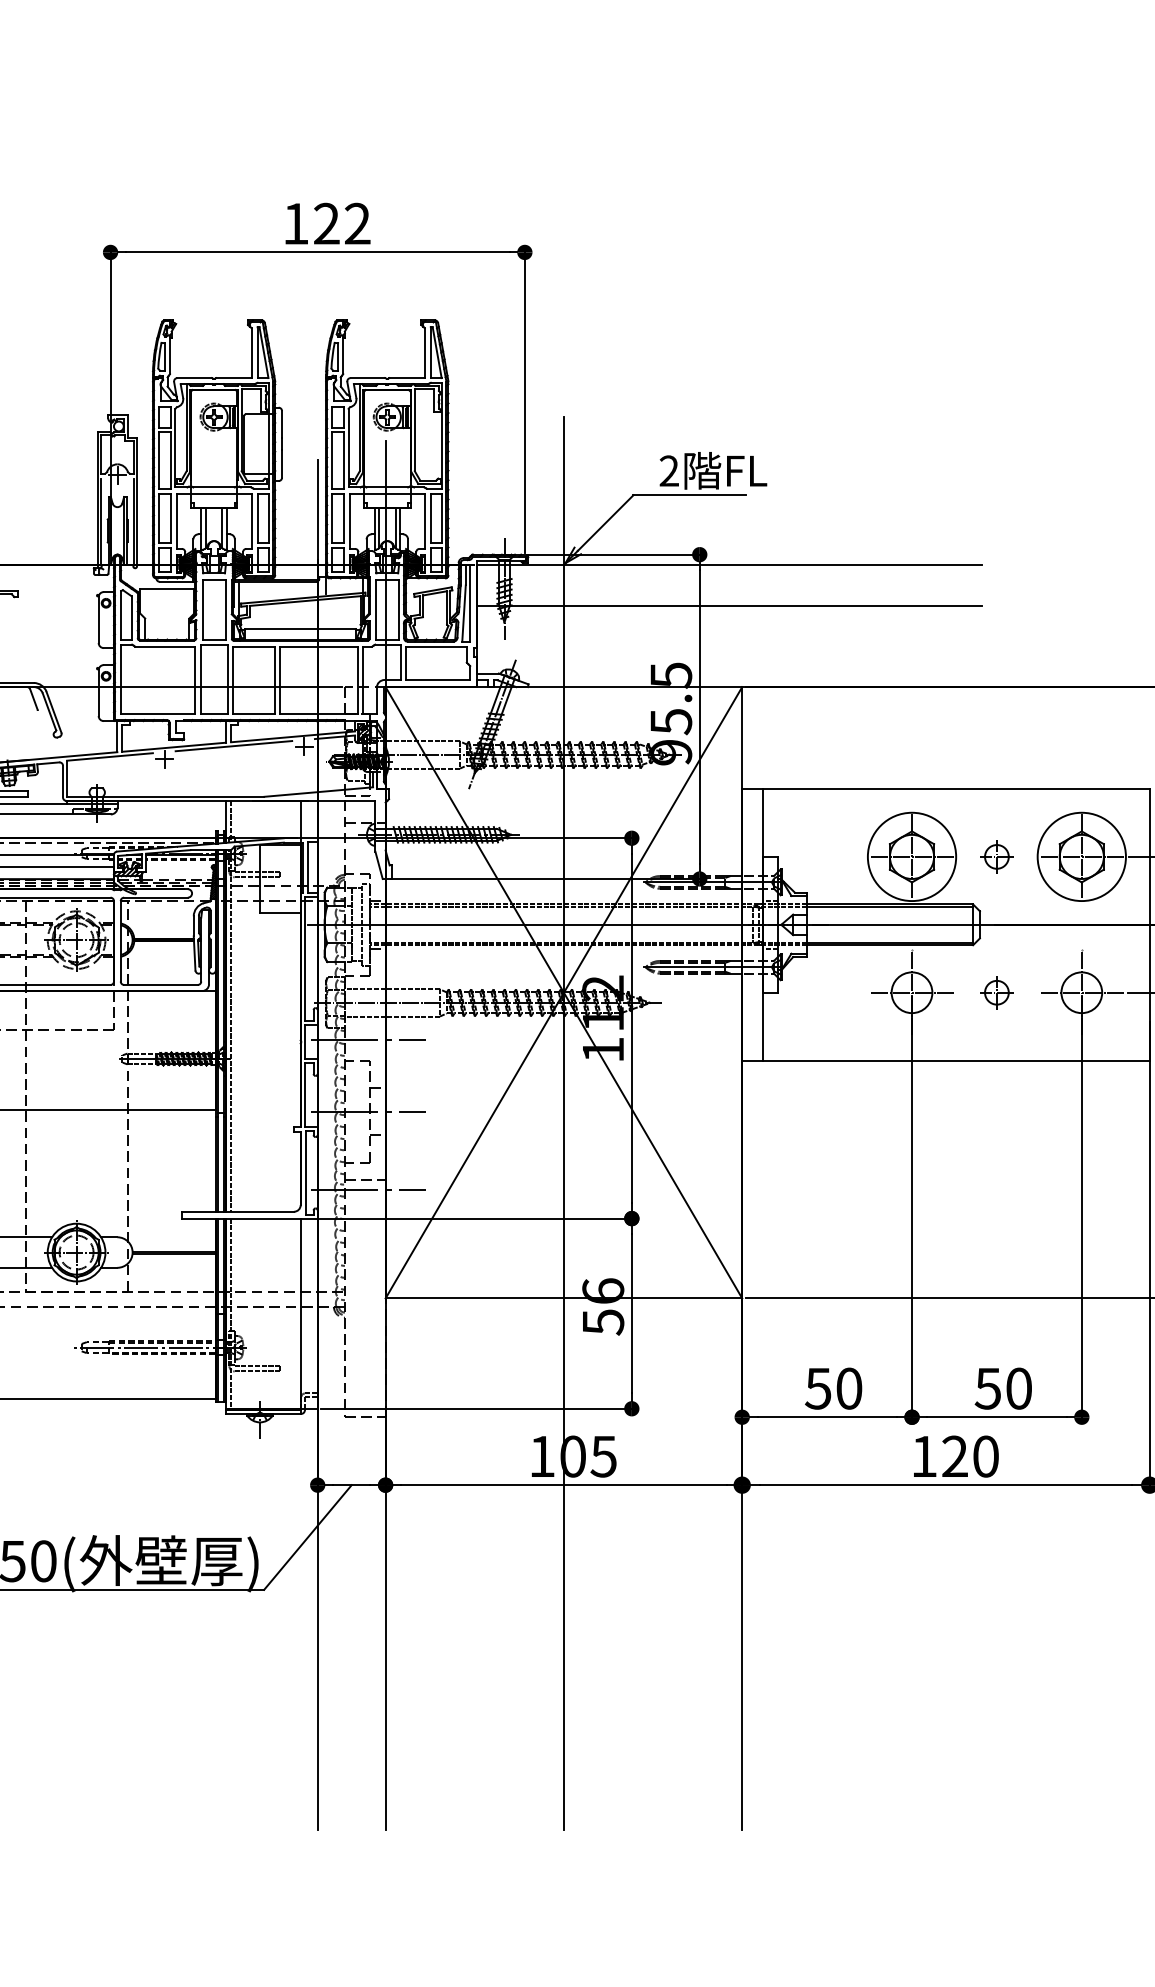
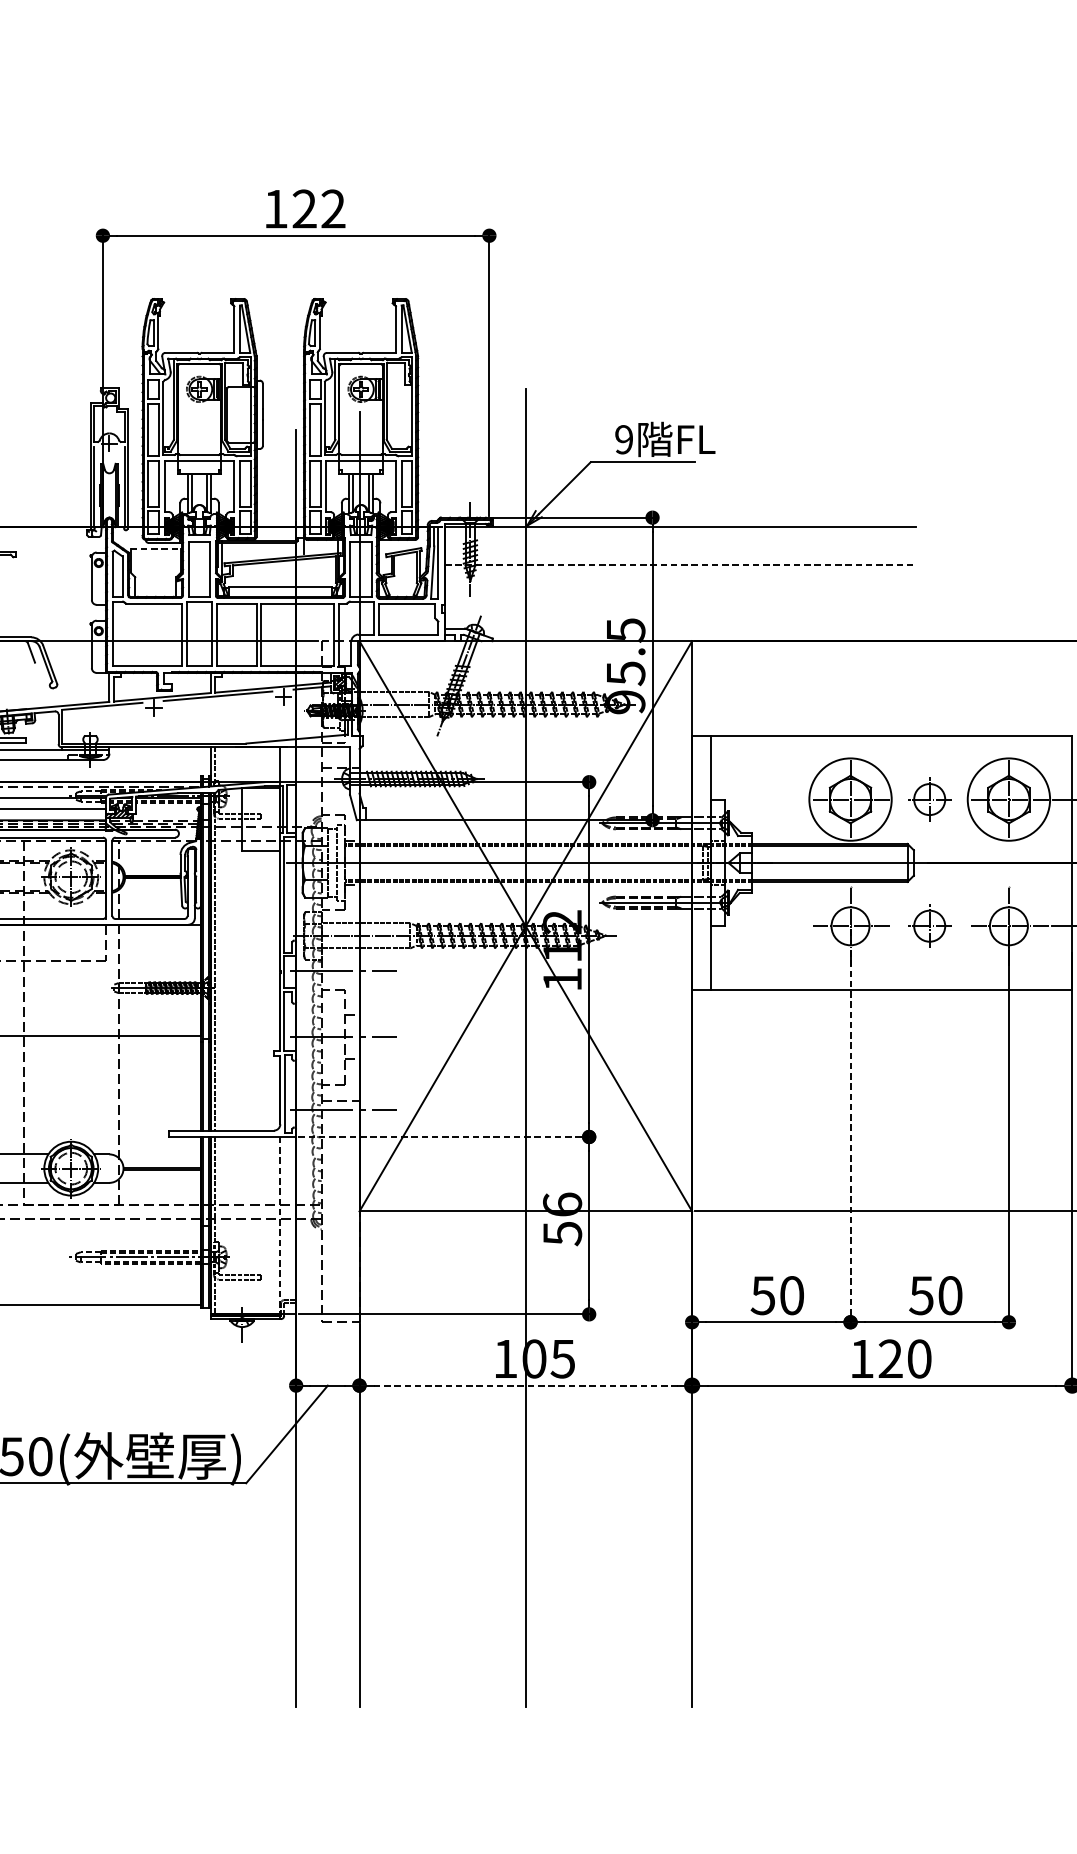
text: (668, 470) -> (623, 439), 2 -> 9
line: (167, 588) -> (156, 549), solid -> dashed
line: (729, 605) -> (680, 565), solid -> dashed
part: (996, 856) -> (929, 799), size x1.4
part: (996, 992) -> (929, 926), size x1.4
line: (912, 1208) -> (850, 1127), solid -> dashed
line: (477, 1218) -> (445, 1136), solid -> dashed
line: (300, 1314) -> (280, 1226), solid -> dashed
line: (564, 1485) -> (526, 1385), solid -> dashed

